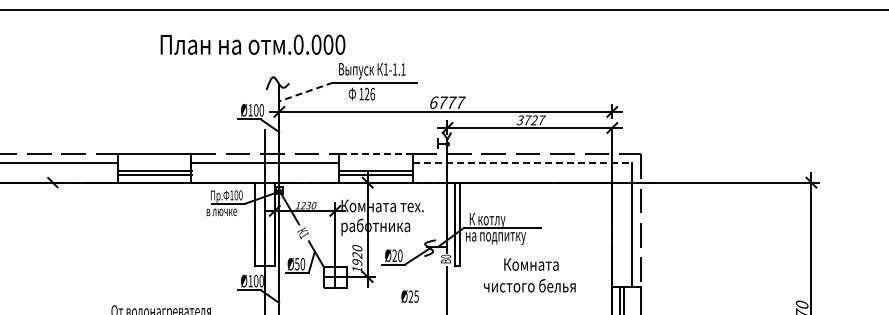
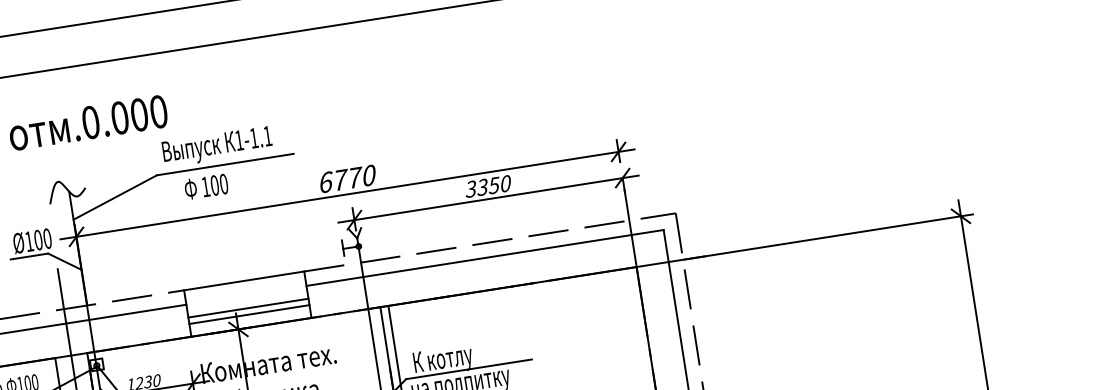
line: (306, 92) -> (115, 198), dashed -> solid
text: (369, 94) -> (218, 185), 126 -> 100
text: (460, 102) -> (369, 175), 6777 -> 6770
text: (534, 120) -> (494, 185), 3727 -> 3350
line: (375, 154) -> (243, 281), dashed -> solid
line: (522, 162) -> (485, 257), dashed -> solid

